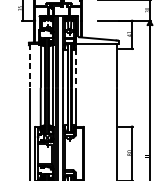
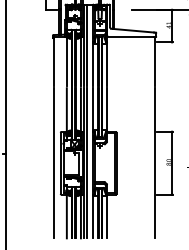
line: (30, 65) -> (54, 61), dashed -> solid
line: (76, 68) -> (107, 64), dashed -> solid

